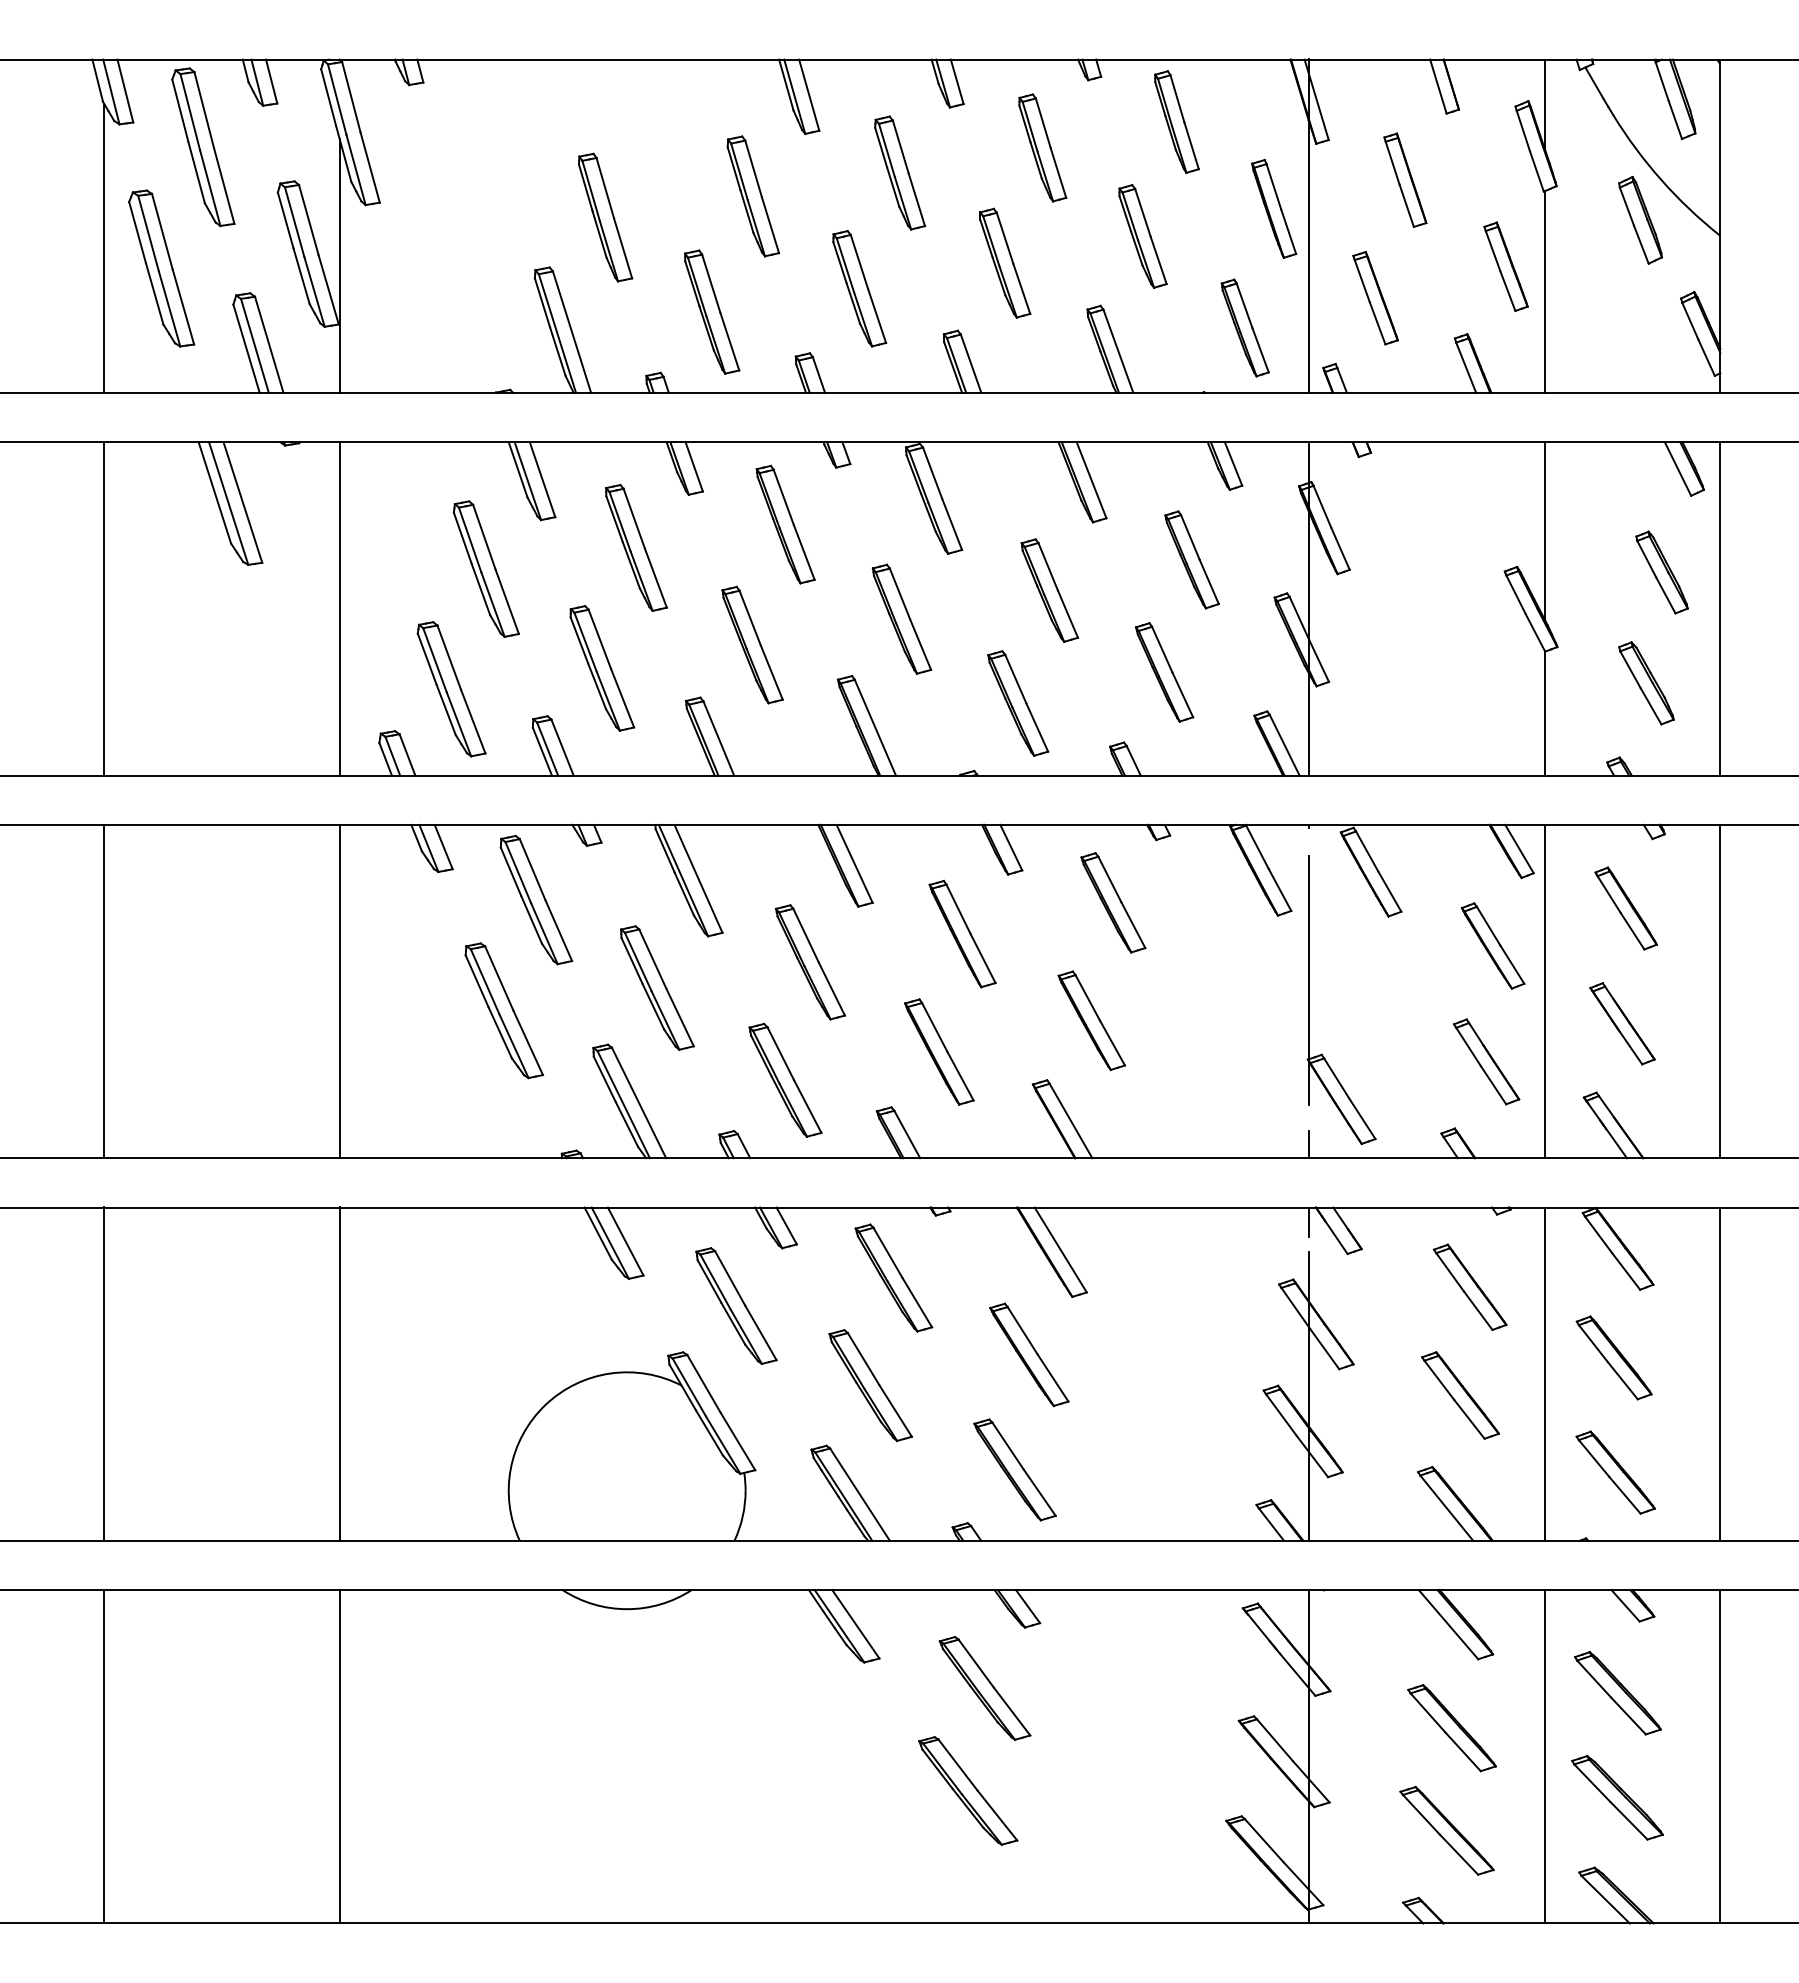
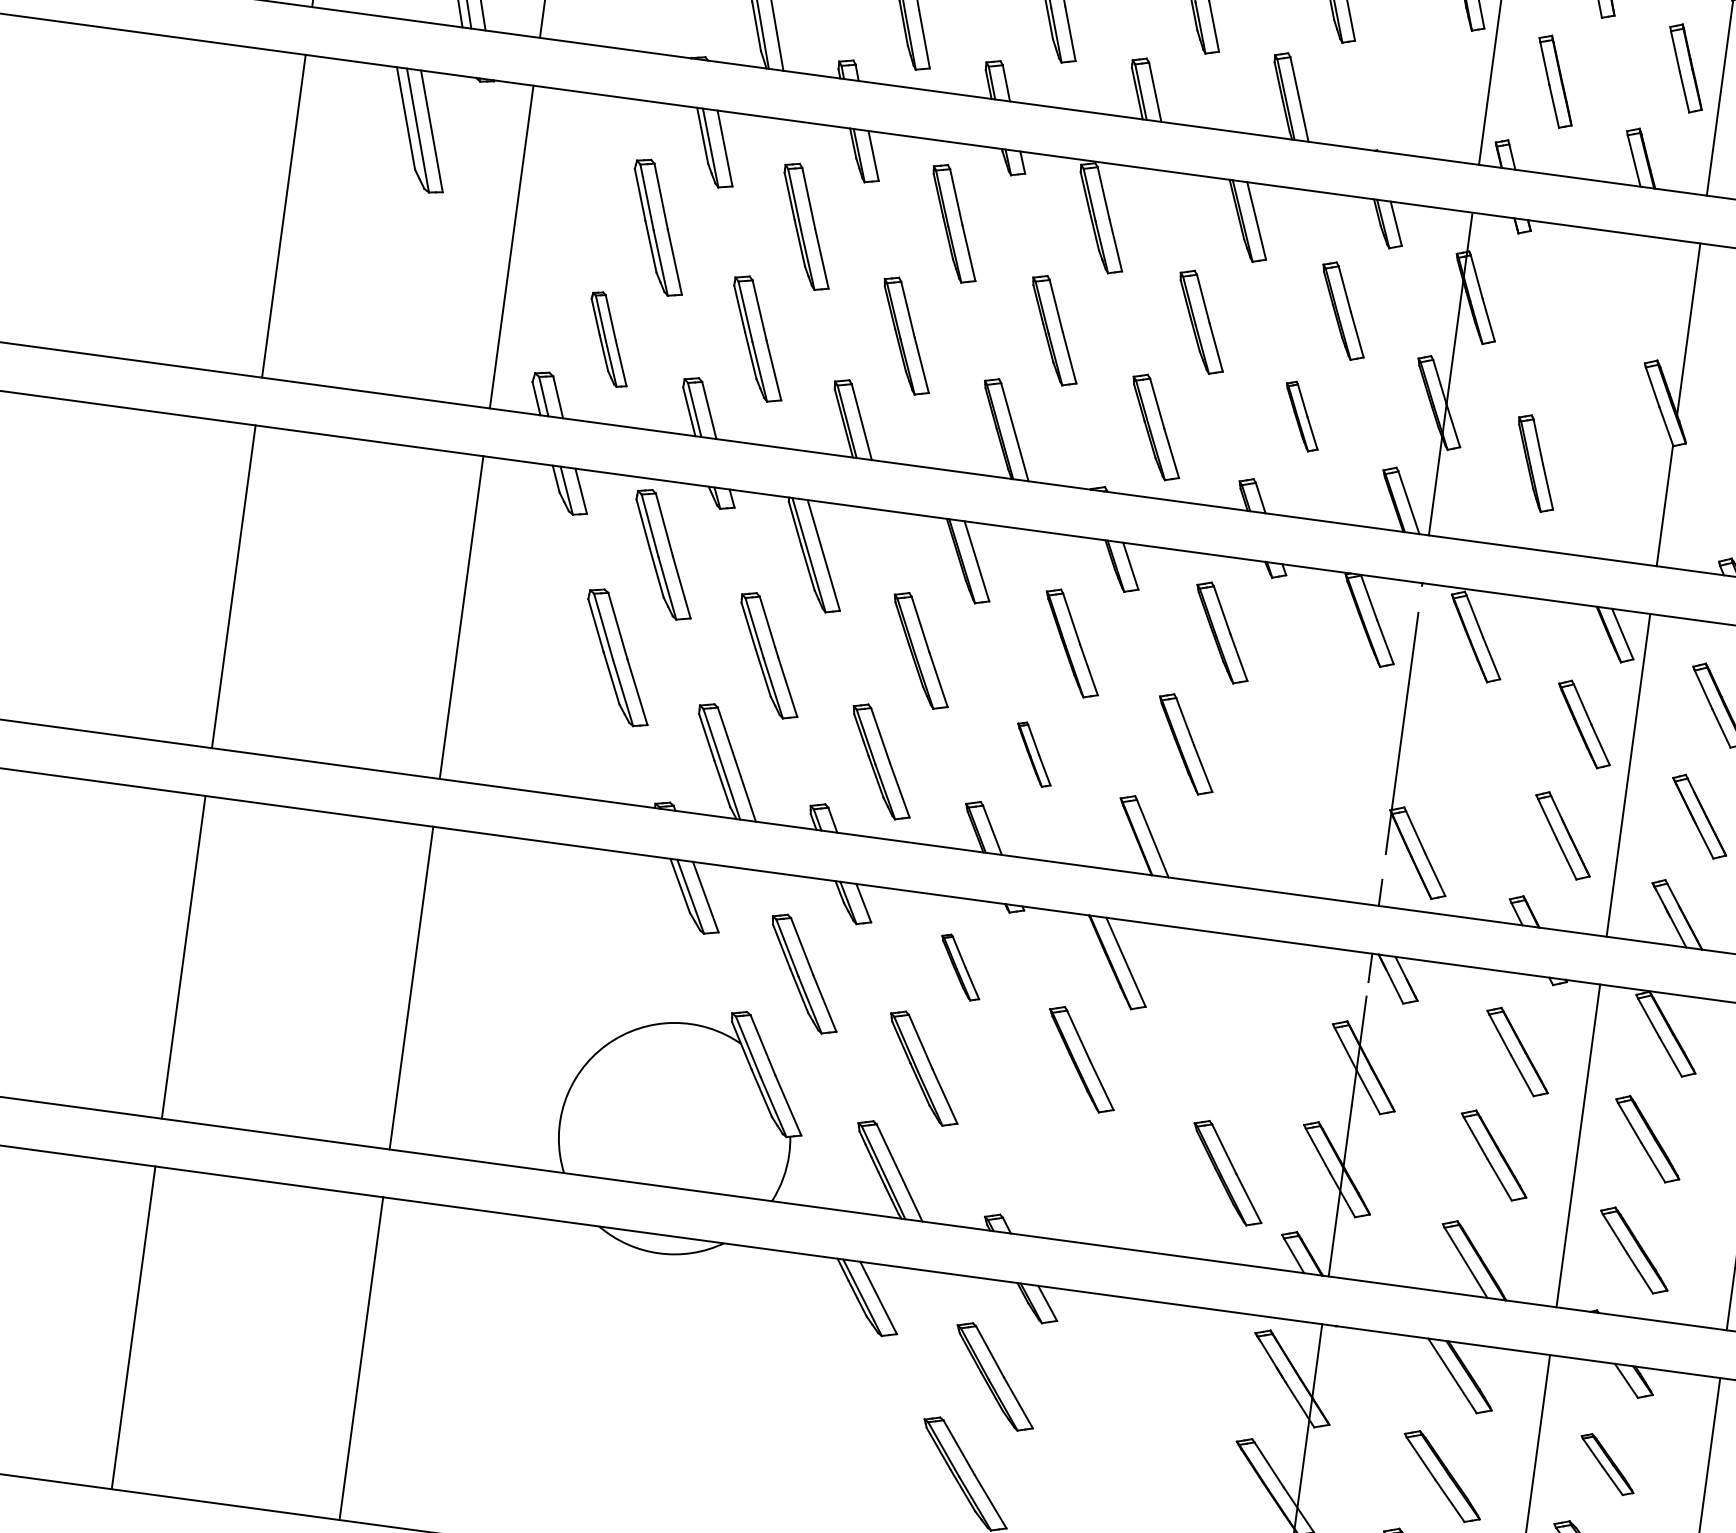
part: (1244, 327) -> (1535, 462), moved
part: (1164, 672) -> (1302, 416), size x0.7
part: (451, 689) -> (609, 339), size x0.7
part: (939, 1051) -> (1034, 754), size x0.6
part: (893, 1277) -> (960, 967), size x0.6
part: (1014, 1469) -> (1227, 1172), moved
part: (1617, 1693) -> (1607, 1464), size x0.7

